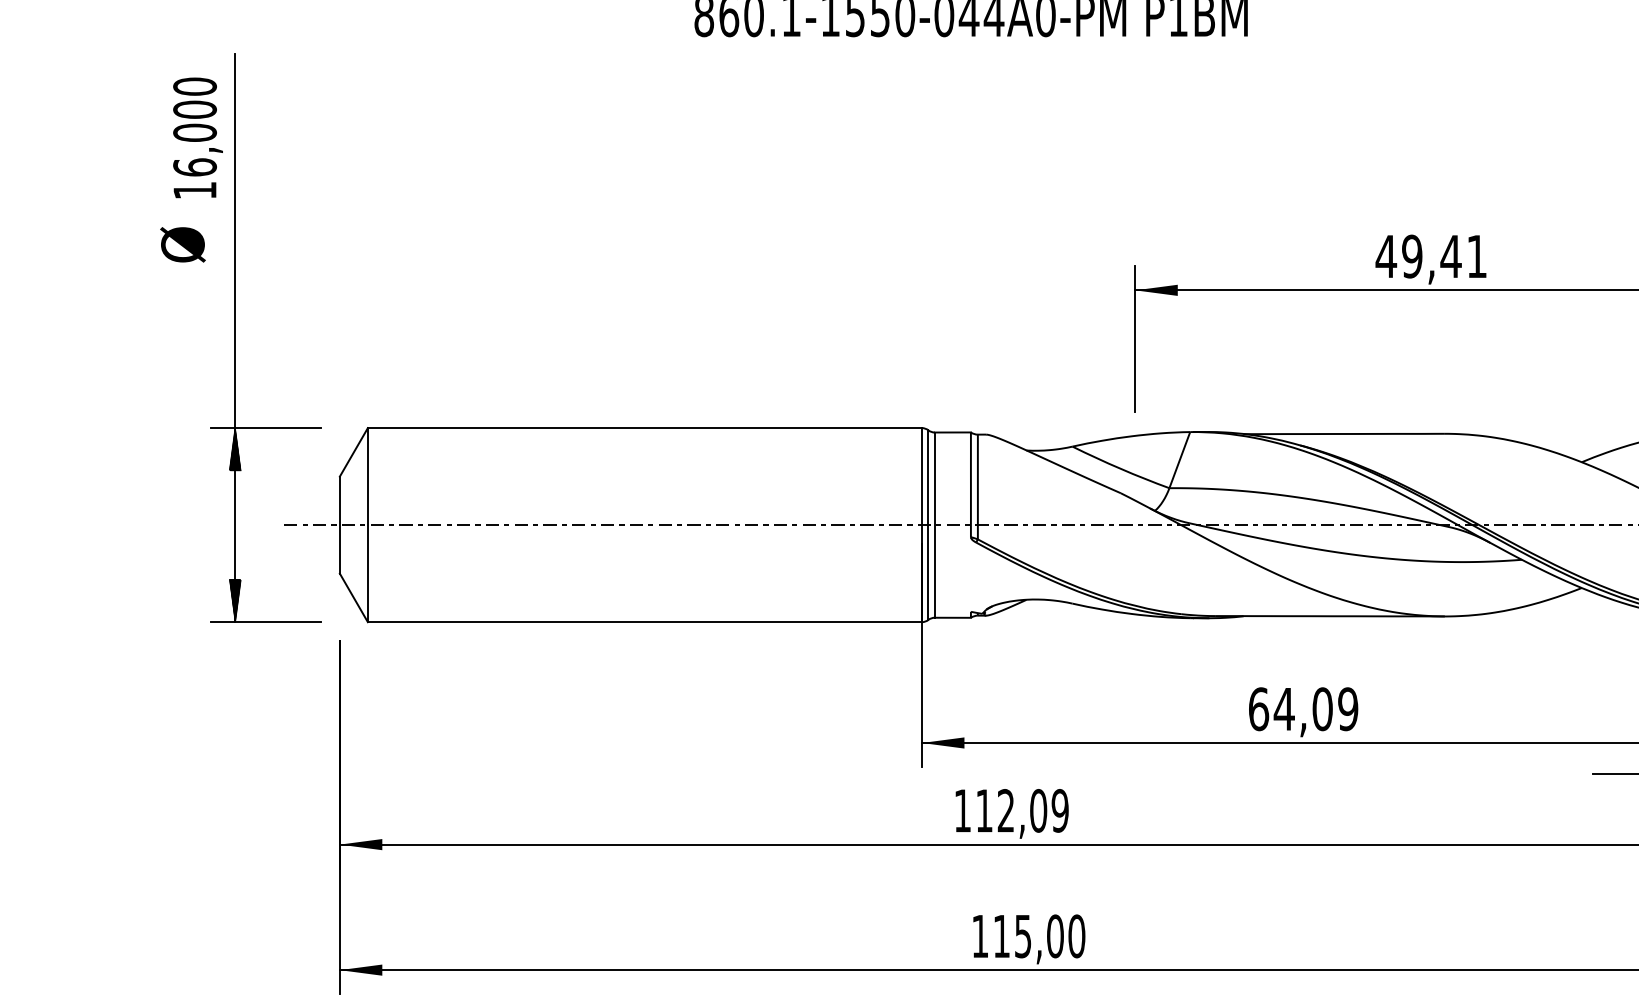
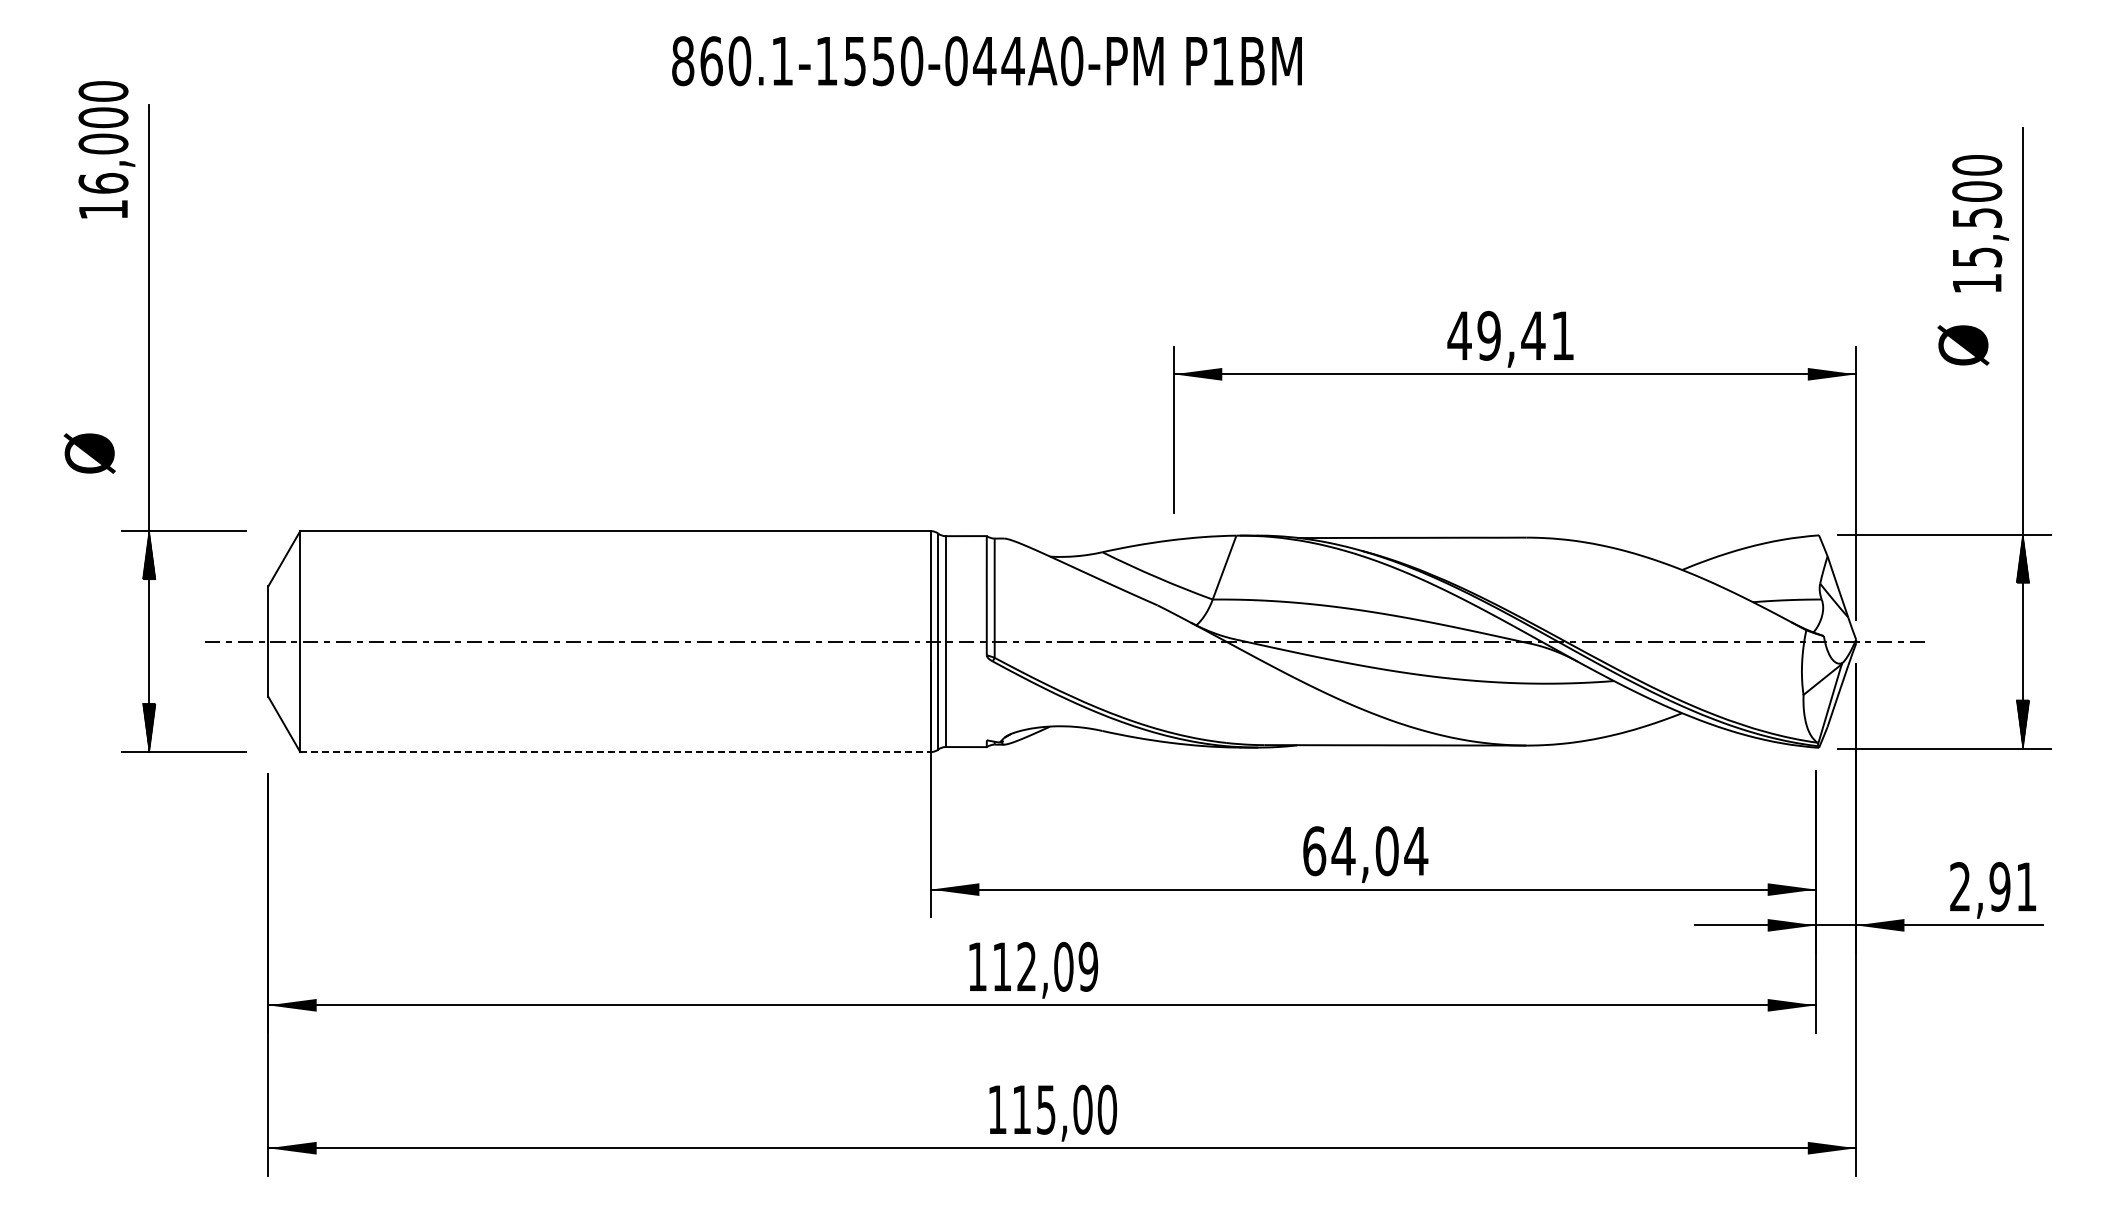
text: (197, 137) -> (106, 149), moved
text: (182, 244) -> (89, 453), moved
line: (645, 622) -> (616, 752), solid -> dashed
text: (1348, 709) -> (1416, 851), 64,09 -> 64,04

